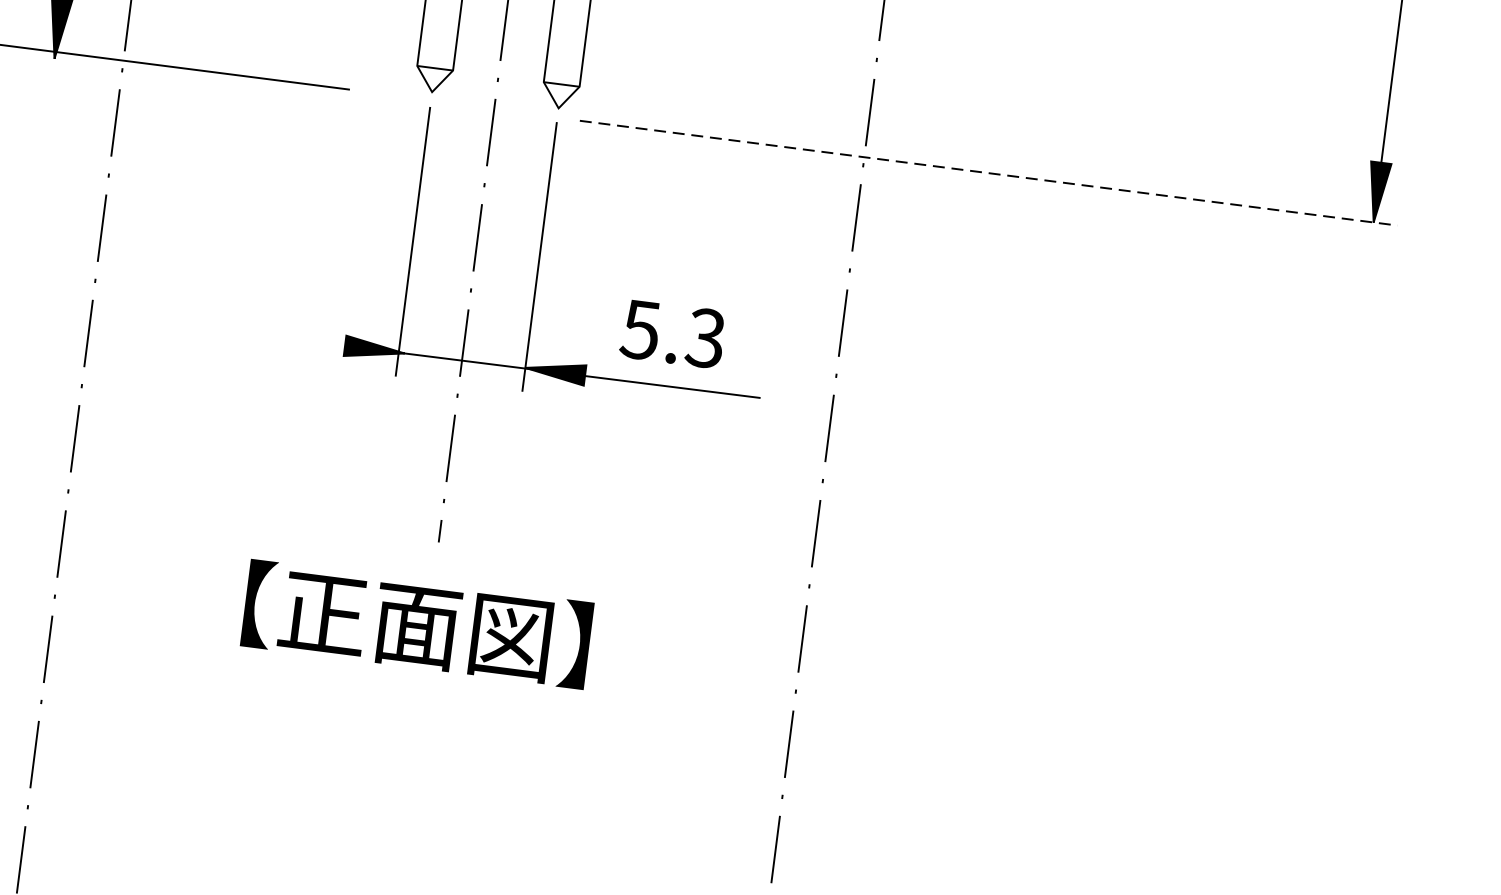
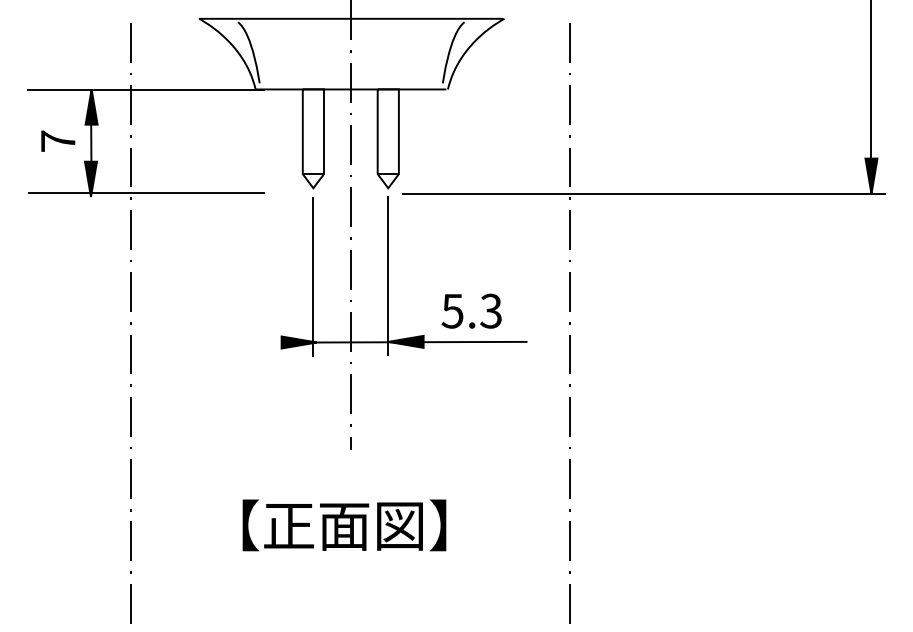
line: (990, 172) -> (644, 193), dashed -> solid
text: (417, 624) -> (344, 525), moved

